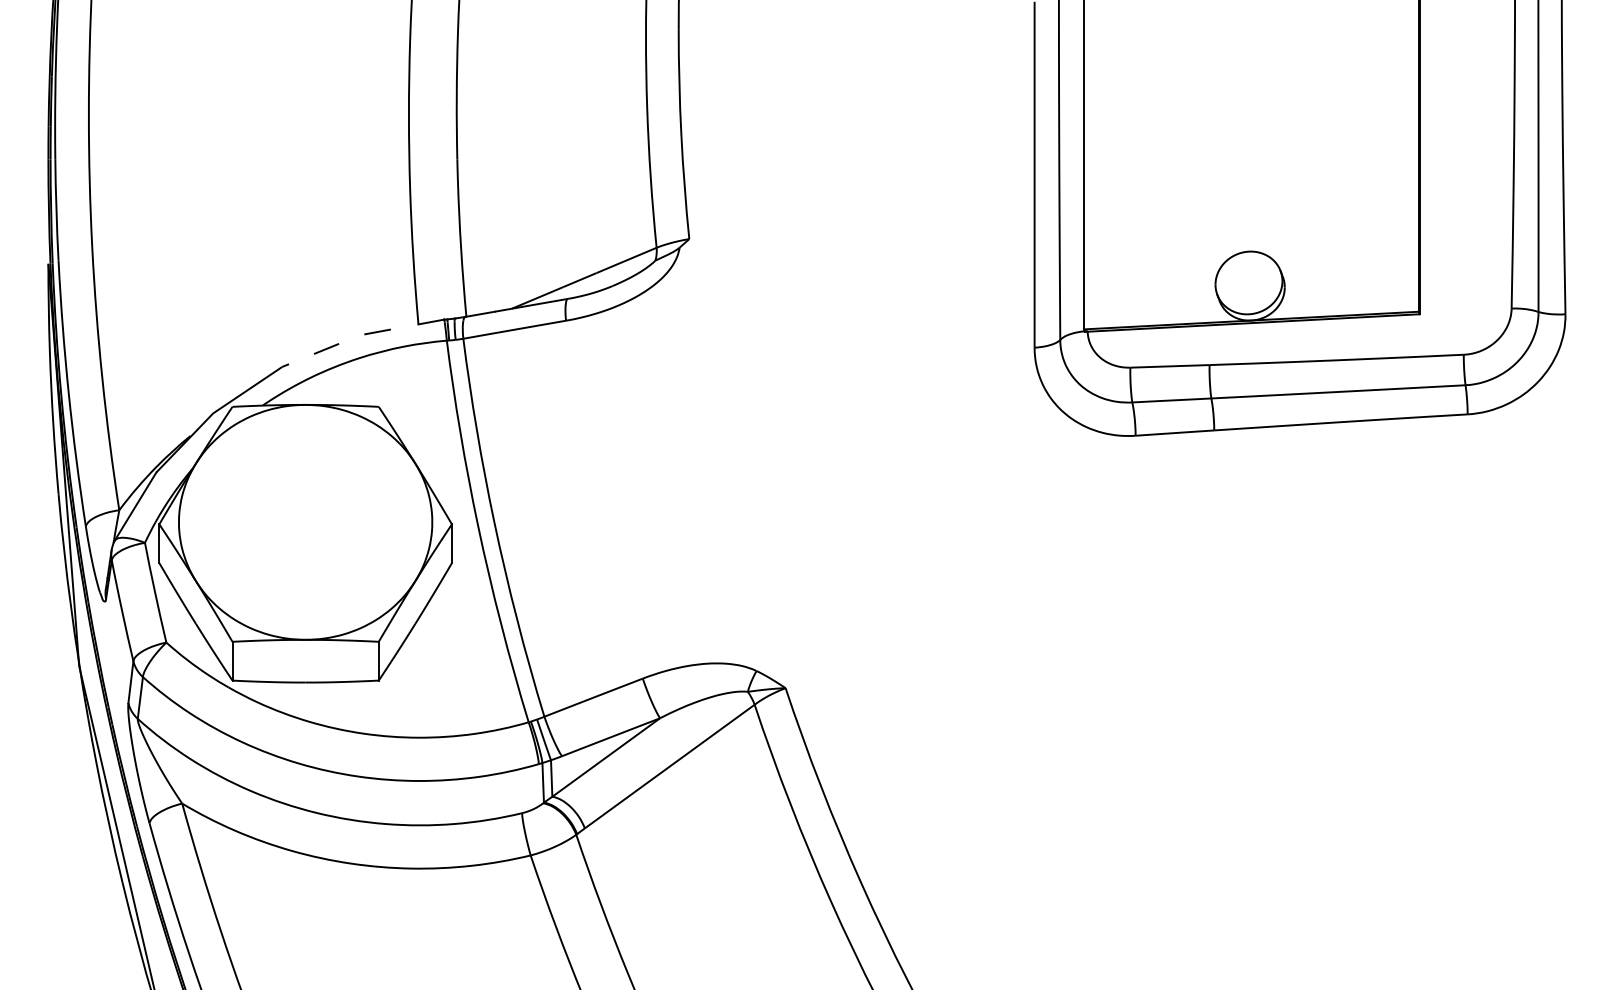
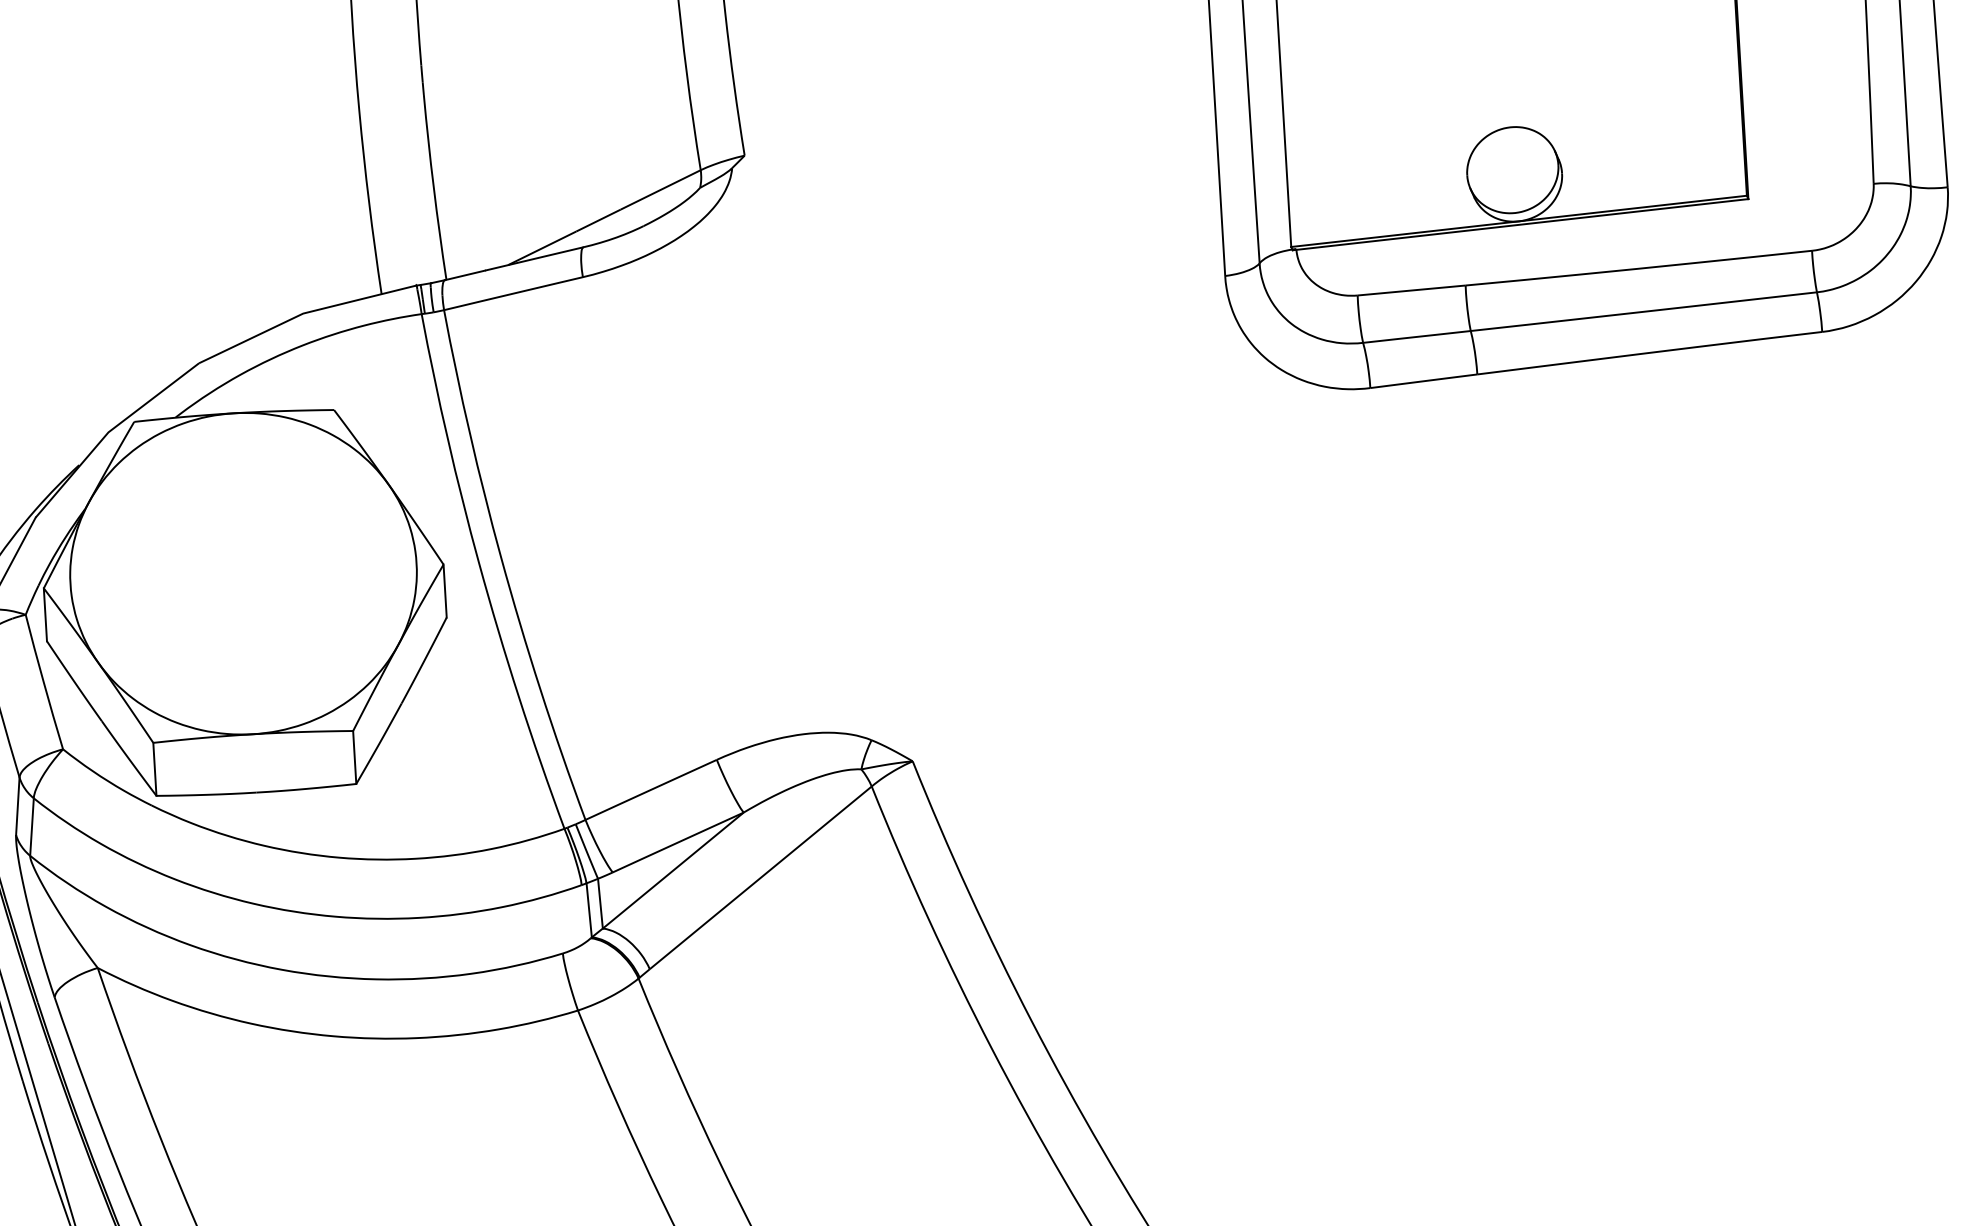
line: (360, 335) -> (303, 314), dashed -> solid

